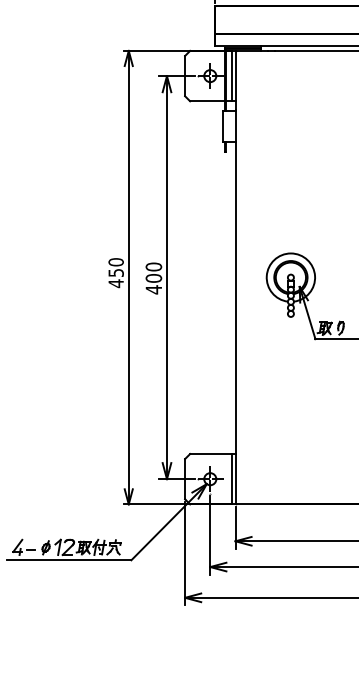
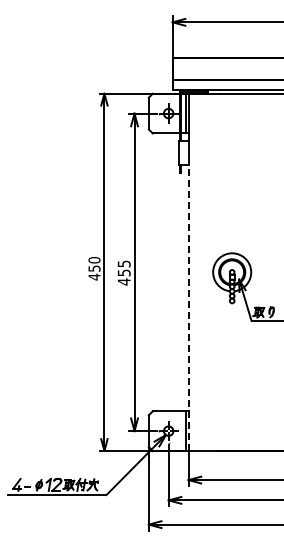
text: (152, 272) -> (123, 268), 400 -> 455
line: (235, 323) -> (188, 308), solid -> dashed

